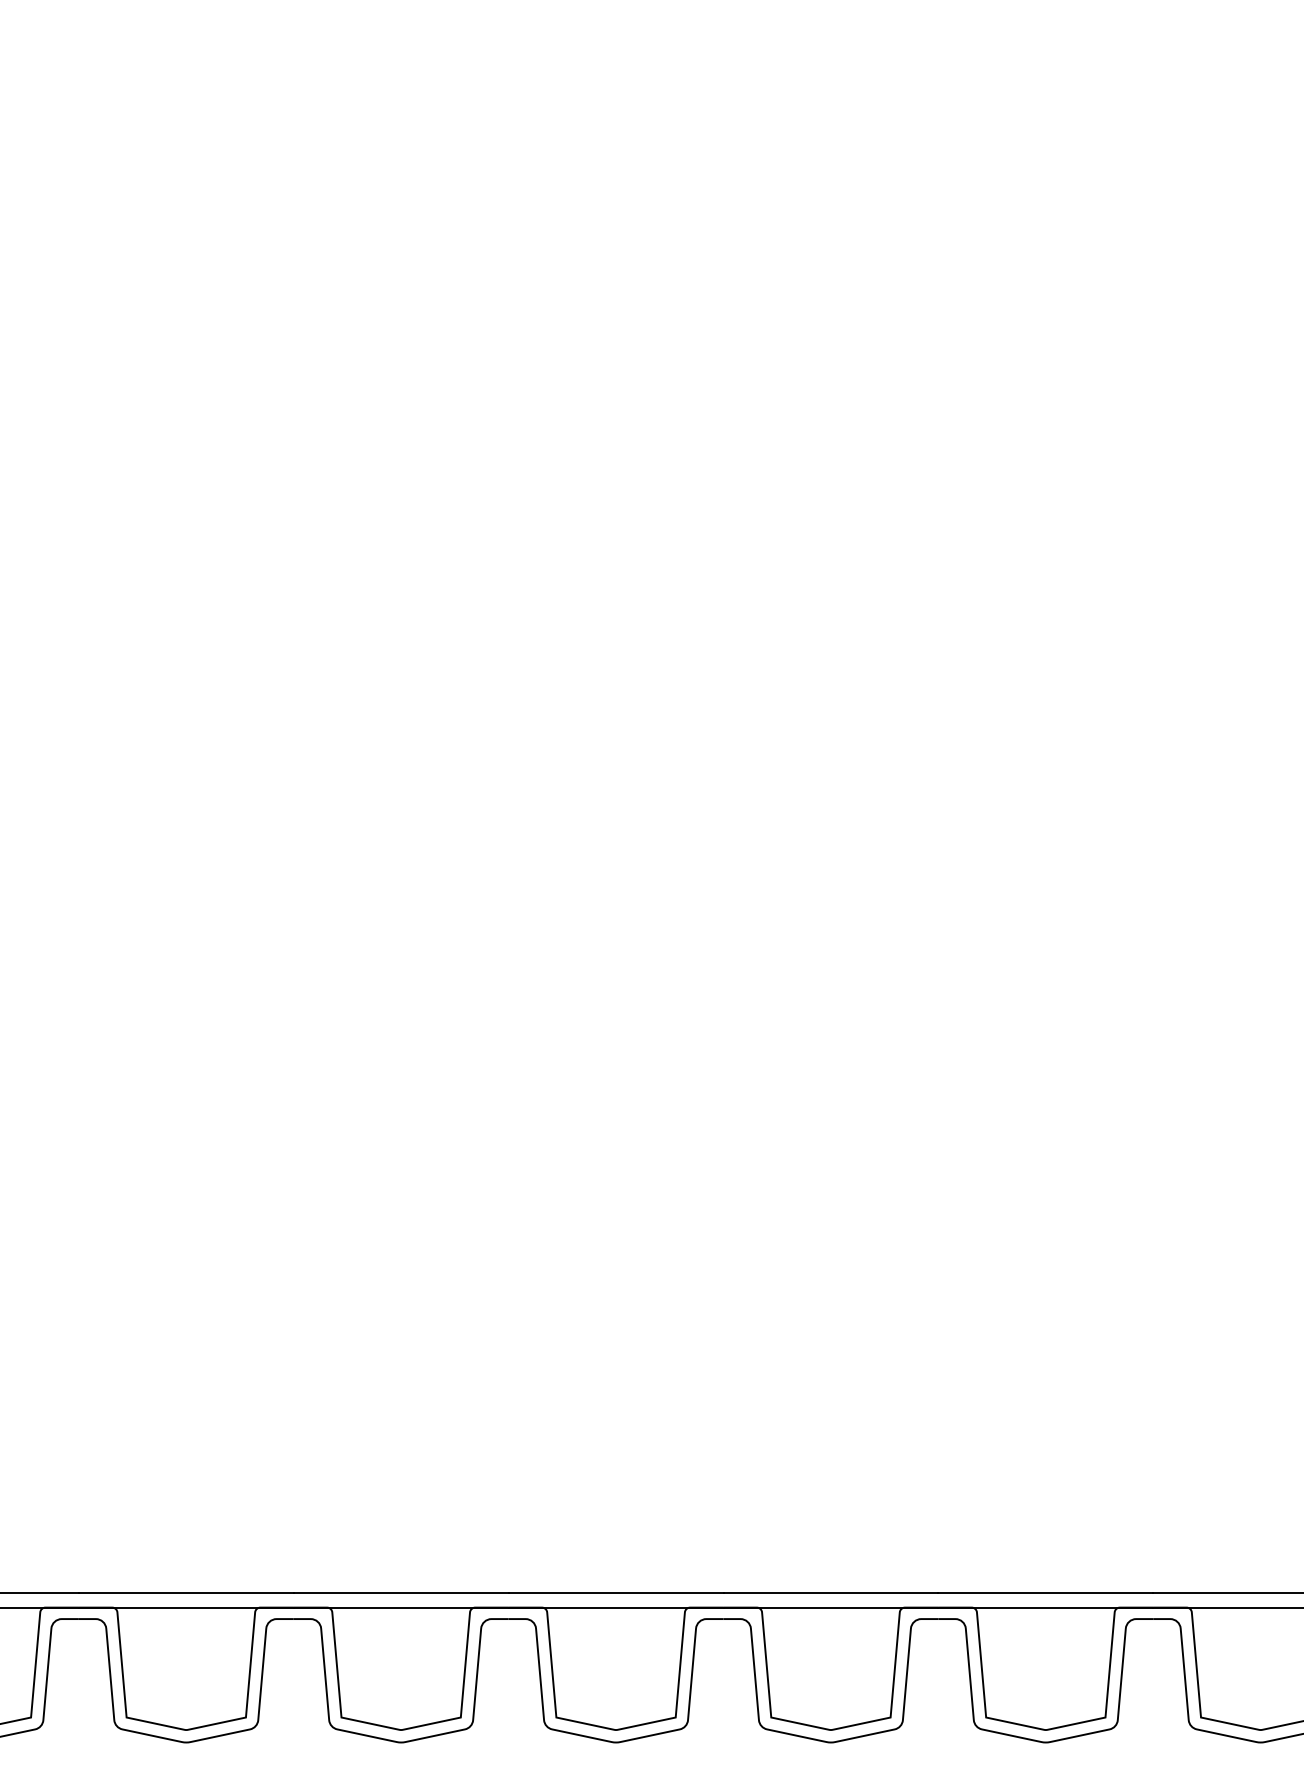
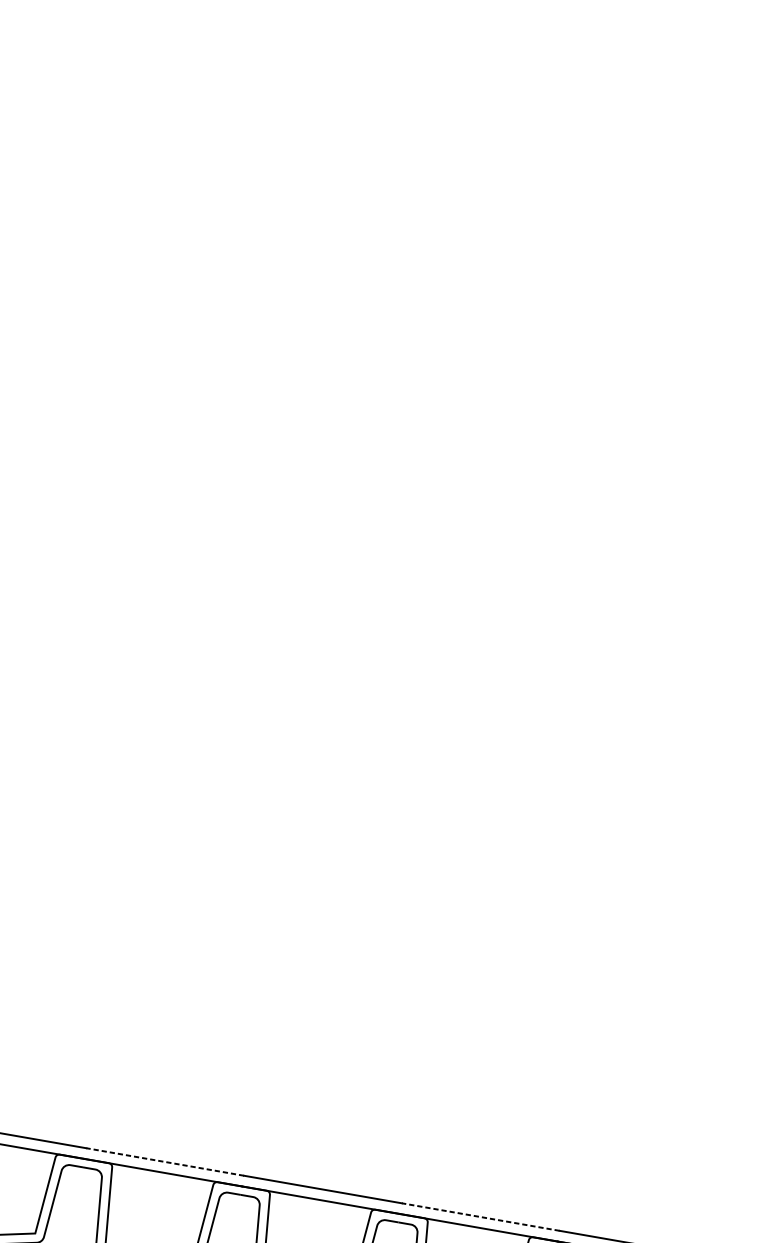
line: (615, 1593) -> (164, 1162), solid -> dashed
line: (1045, 1593) -> (480, 1217), solid -> dashed

